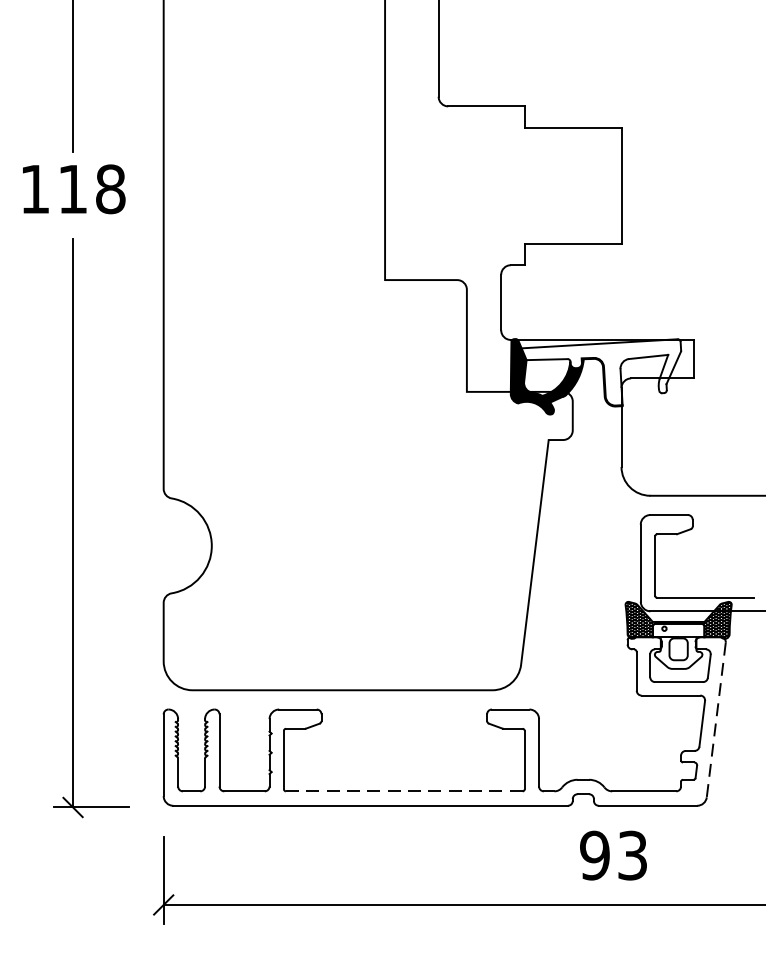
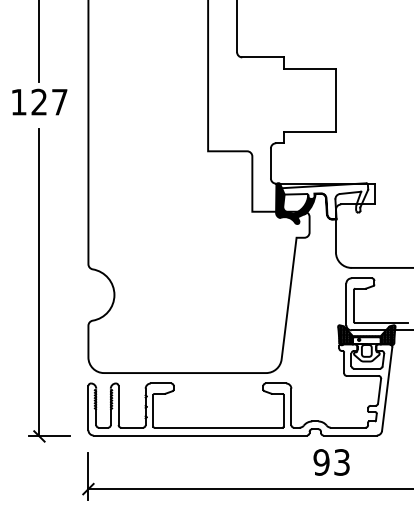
text: (91, 187) -> (49, 101), 118 -> 127
line: (716, 720) -> (387, 389), dashed -> solid
line: (404, 790) -> (218, 427), dashed -> solid

